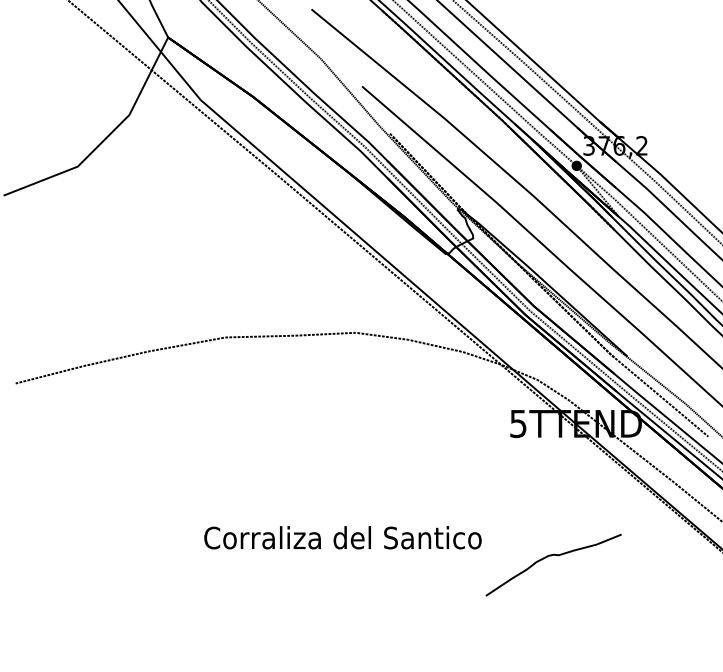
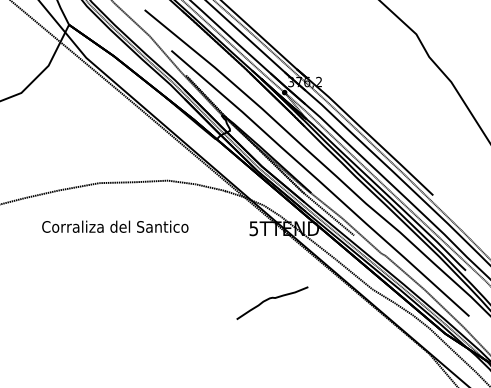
text: (343, 537) -> (115, 226), moved

